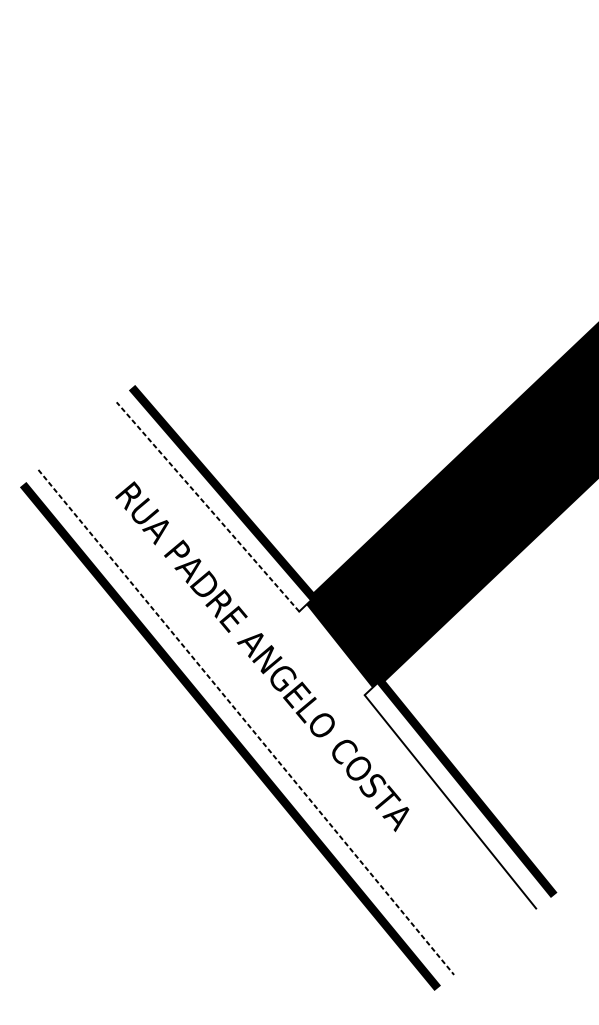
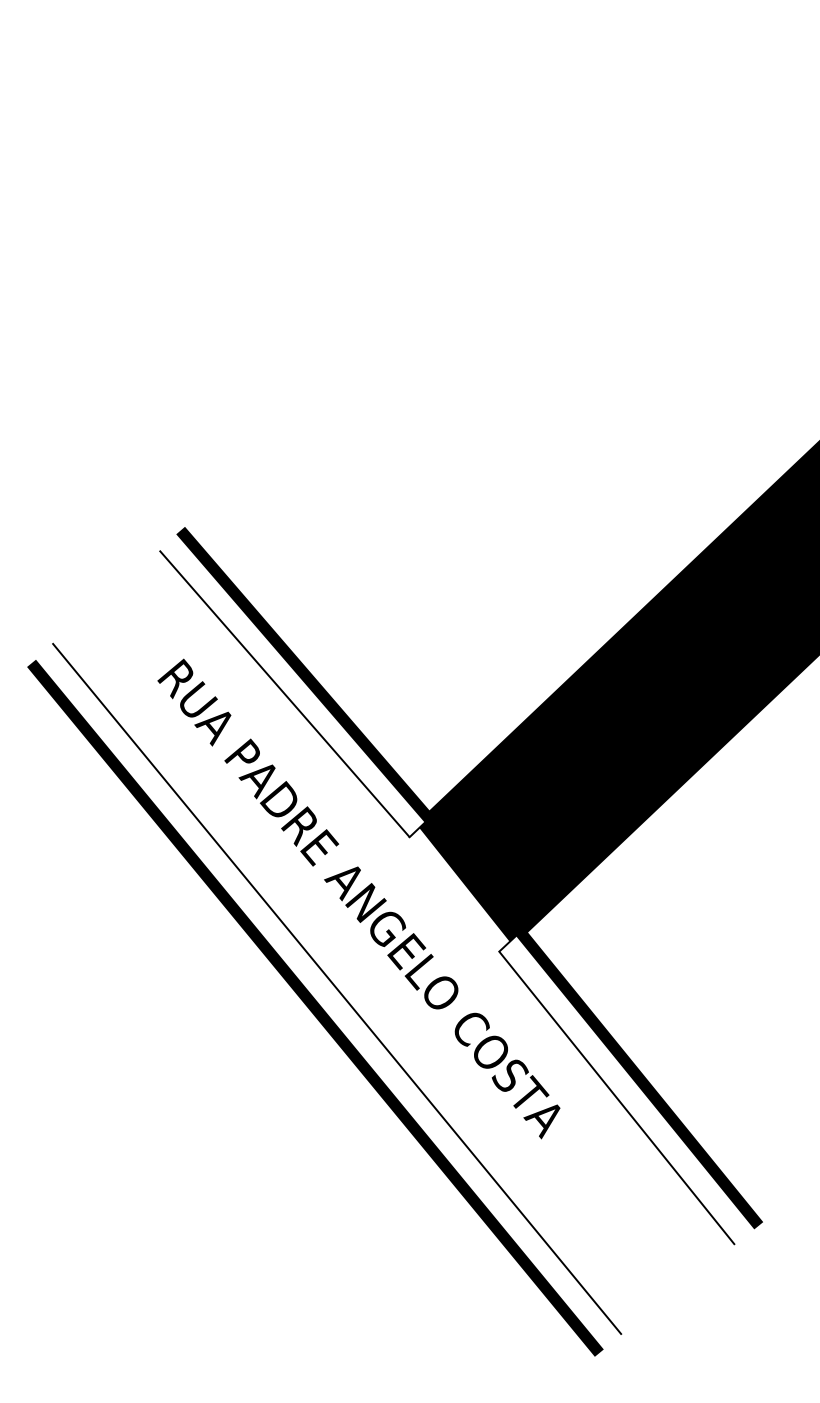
line: (209, 508) -> (286, 696), dashed -> solid
line: (246, 722) -> (337, 988), dashed -> solid

